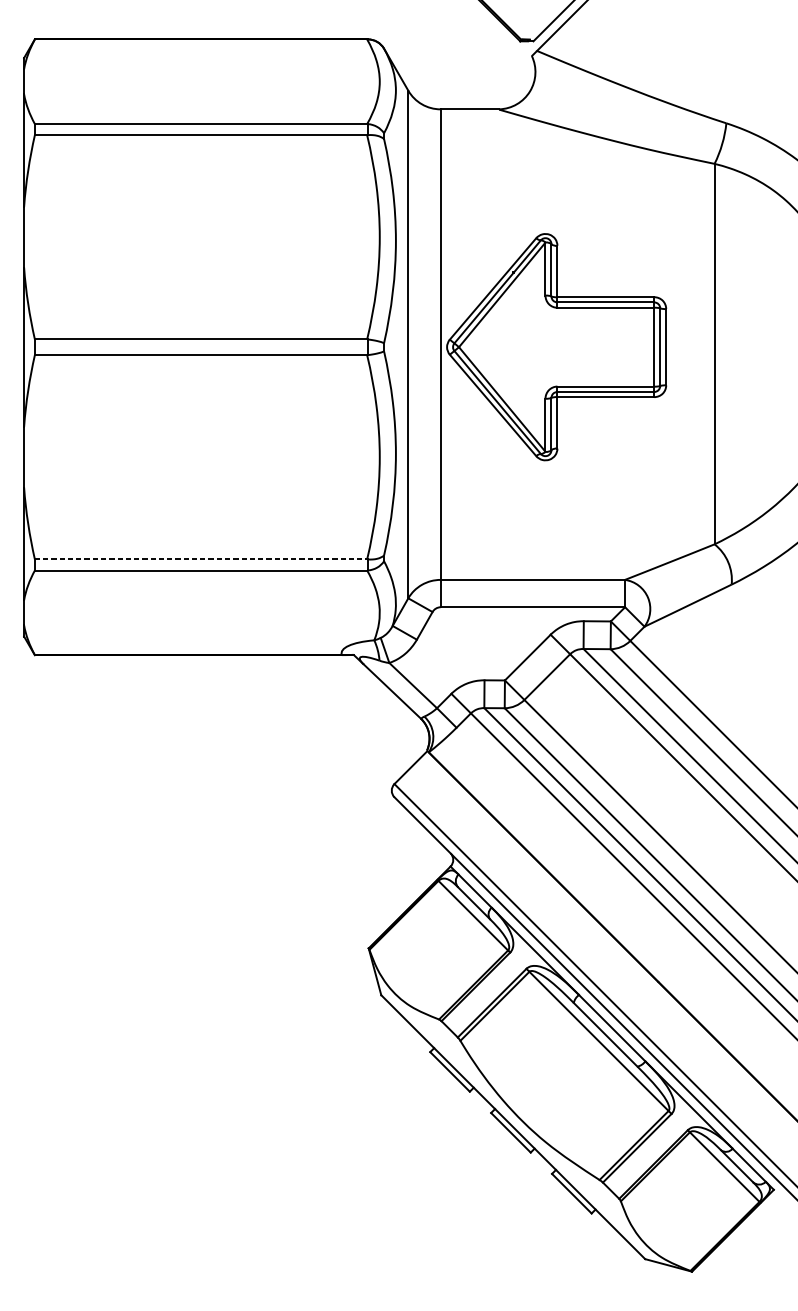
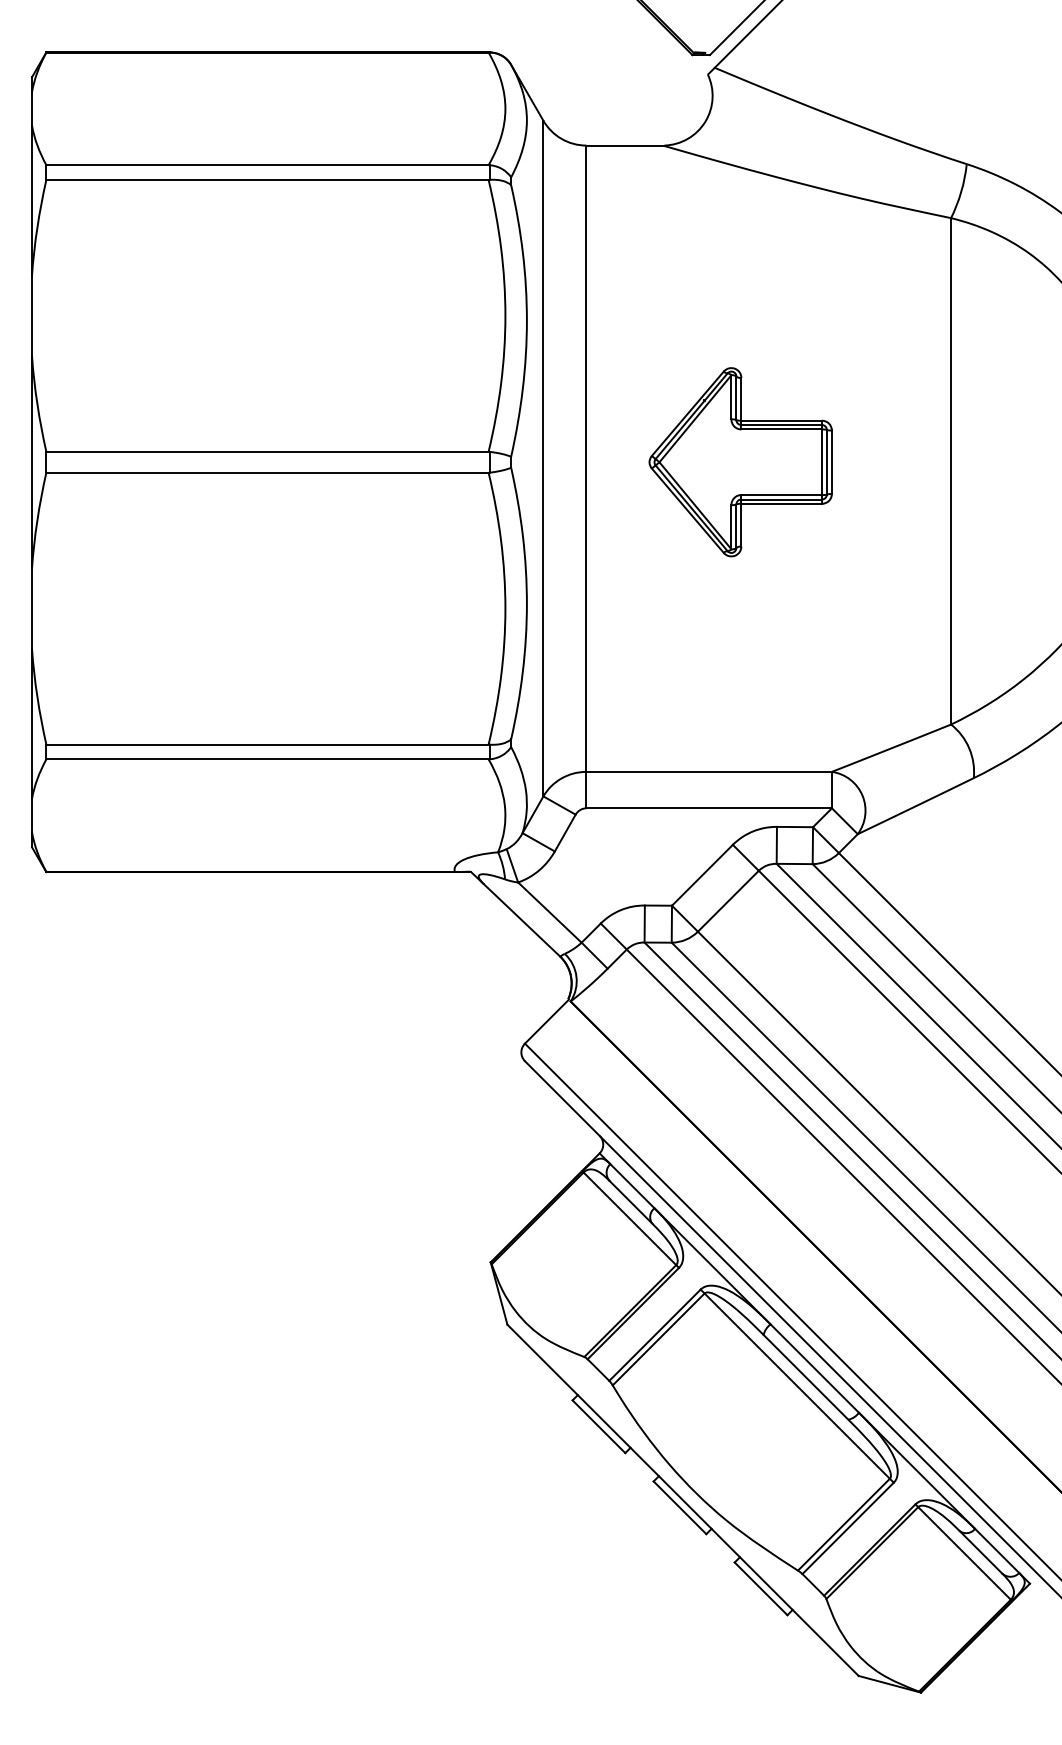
part: (556, 347) -> (740, 462), size x0.62
line: (201, 559) -> (268, 744), dashed -> solid

